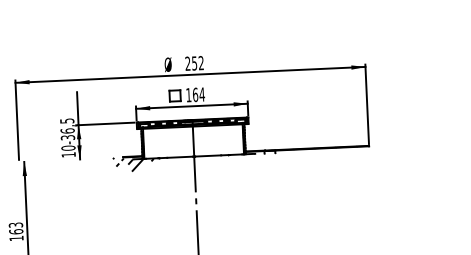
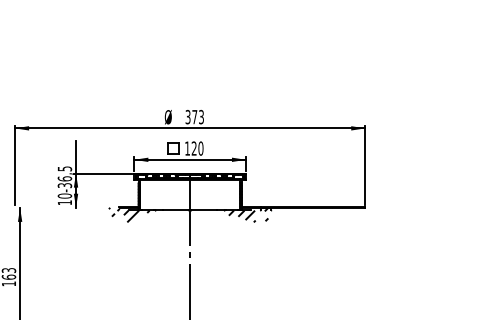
text: (194, 63) -> (194, 117), 252 -> 373
text: (198, 94) -> (197, 148), 164 -> 120
hatch: (252, 158) -> (248, 214), added

